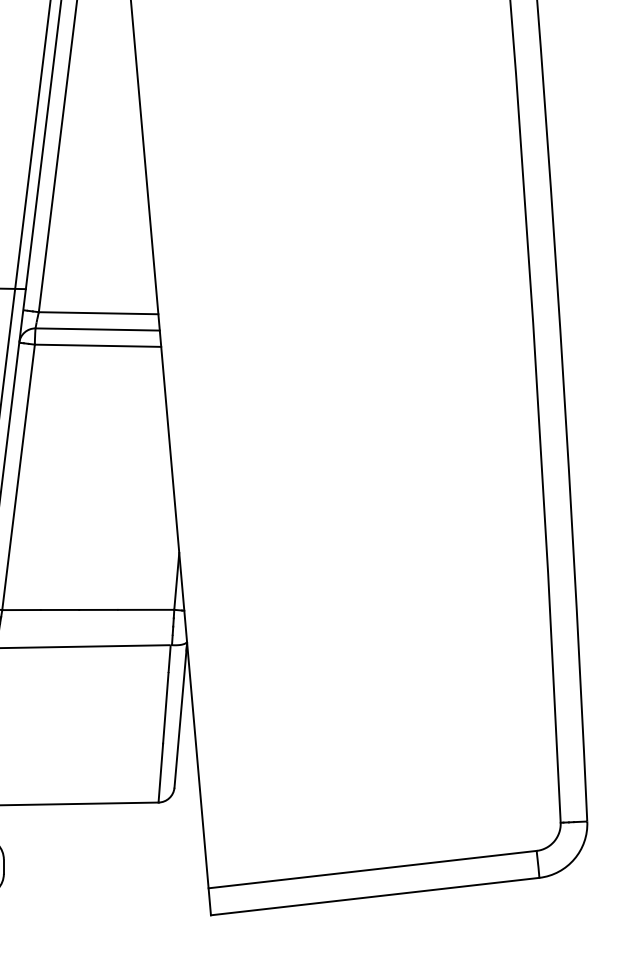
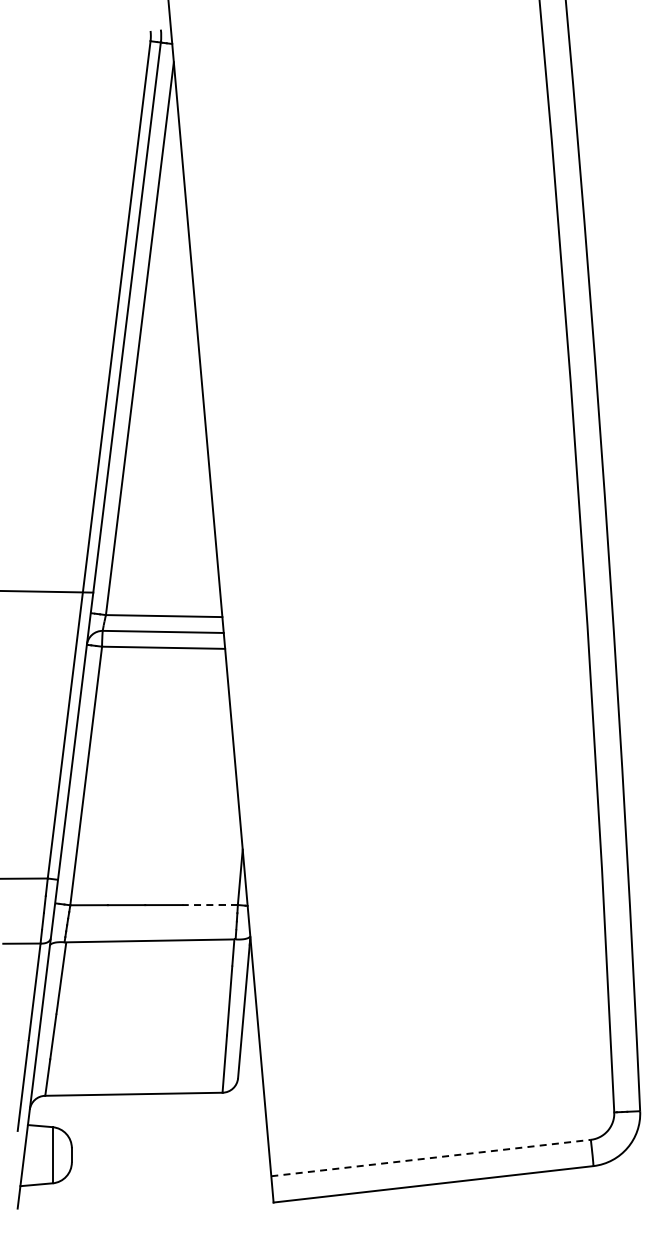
line: (146, 610) -> (210, 905), solid -> dashed
line: (373, 870) -> (431, 1158), solid -> dashed

